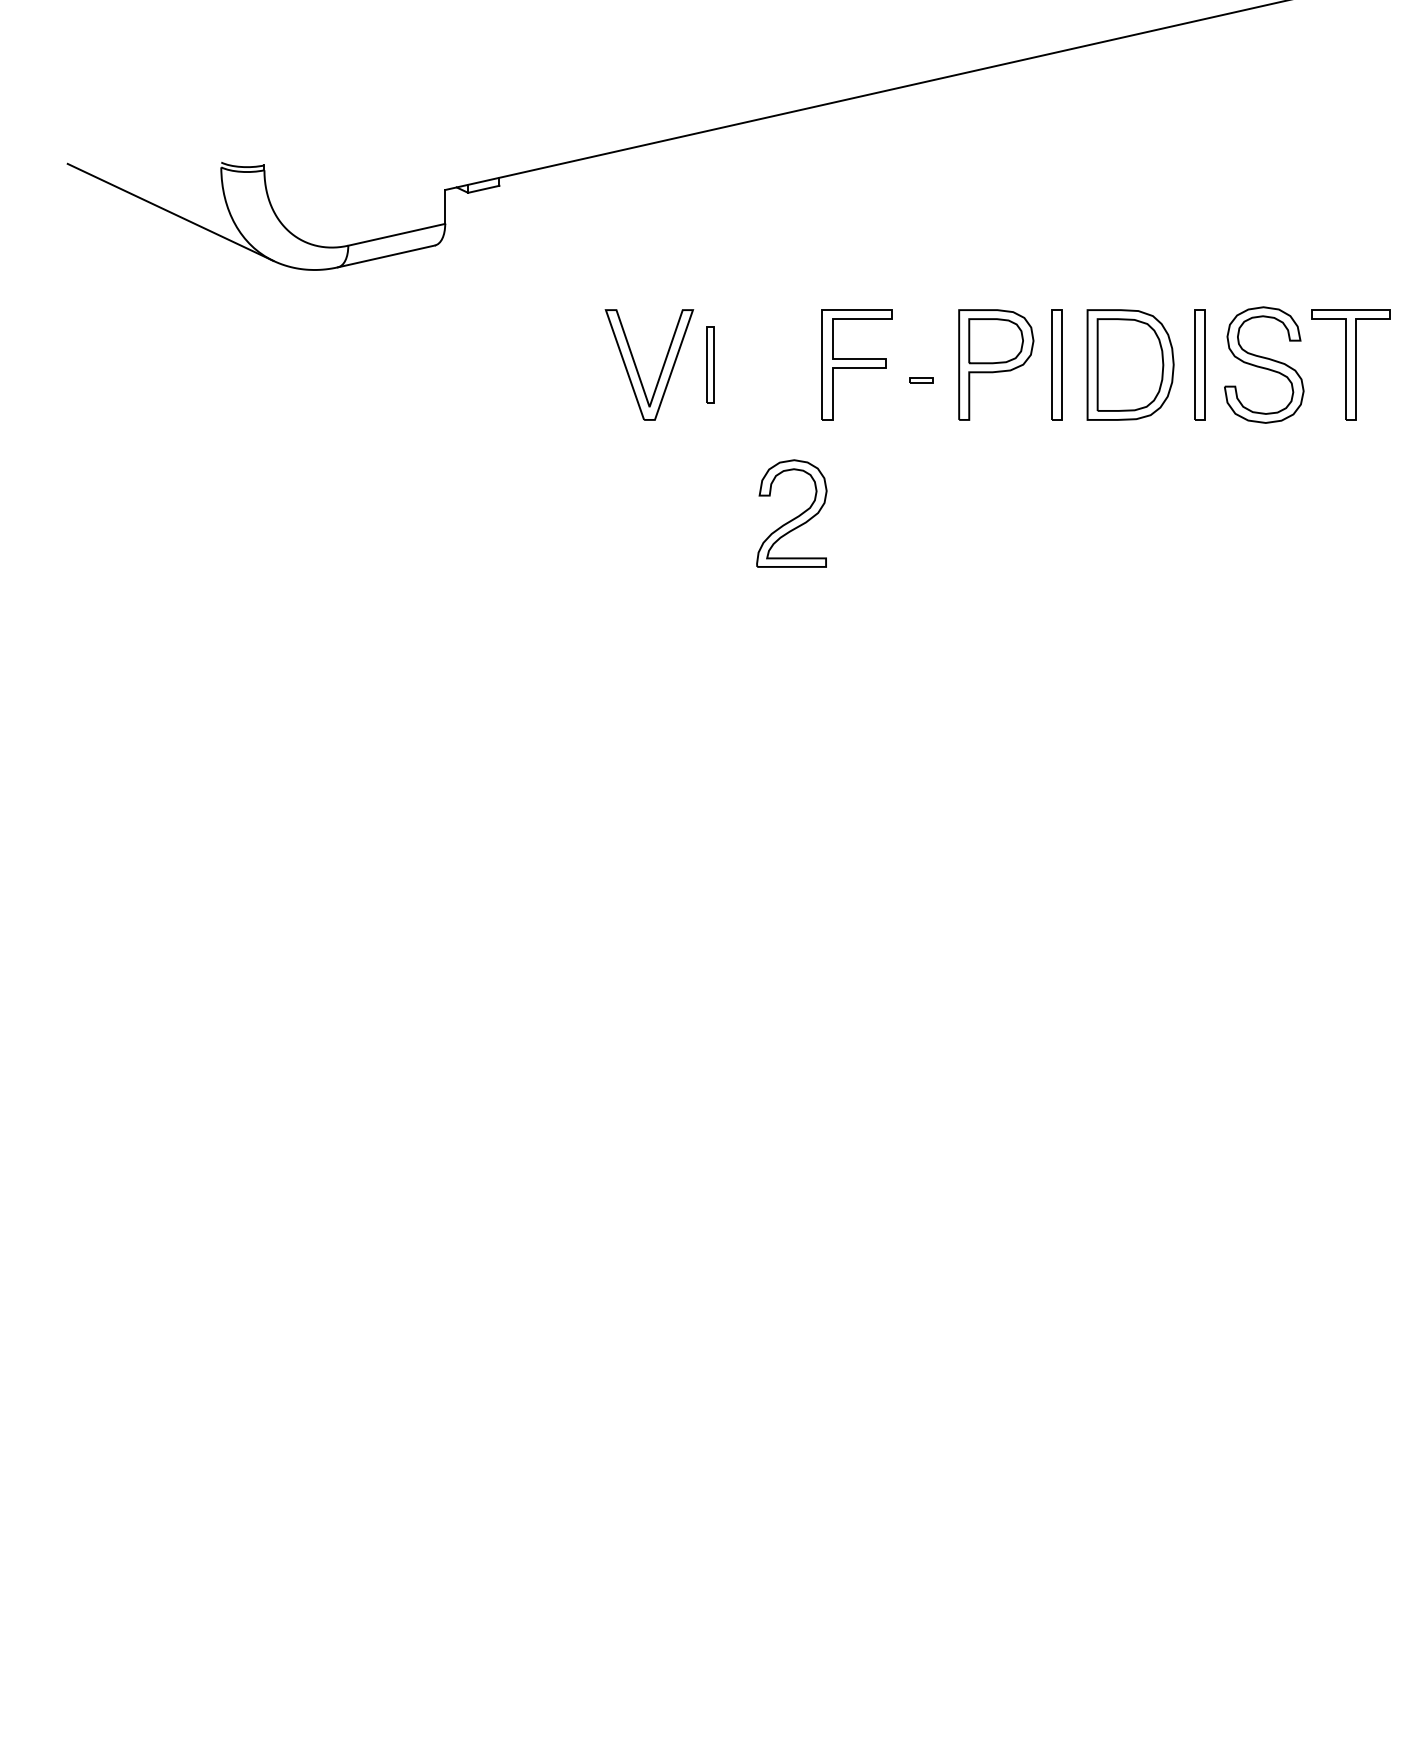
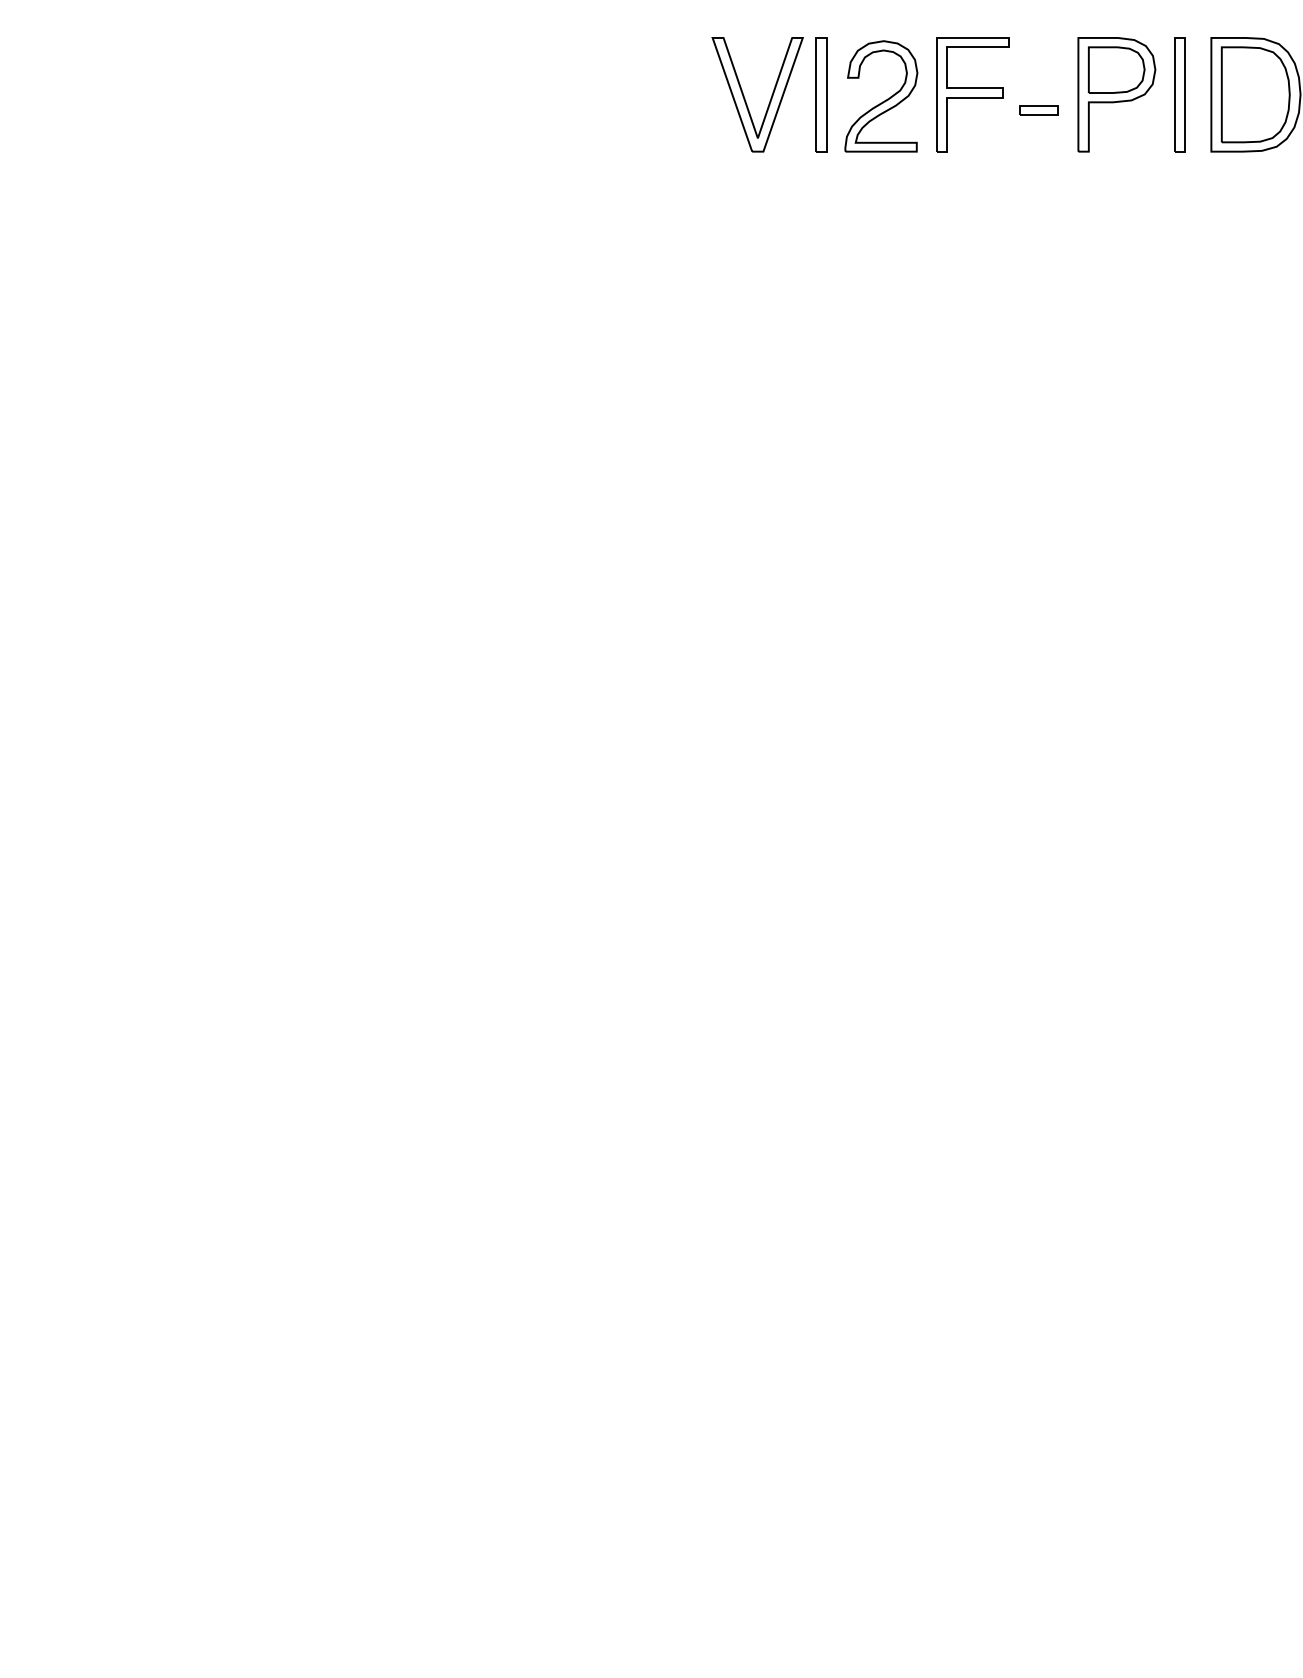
part: (710, 364) -> (820, 94), size x1.43
part: (921, 380) -> (1039, 110), size x1.67
part: (791, 513) -> (880, 96), moved

